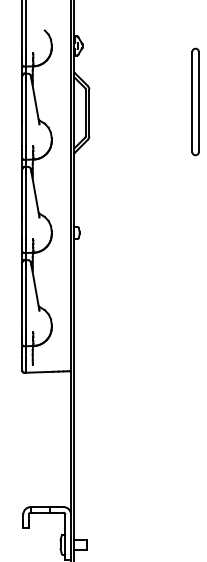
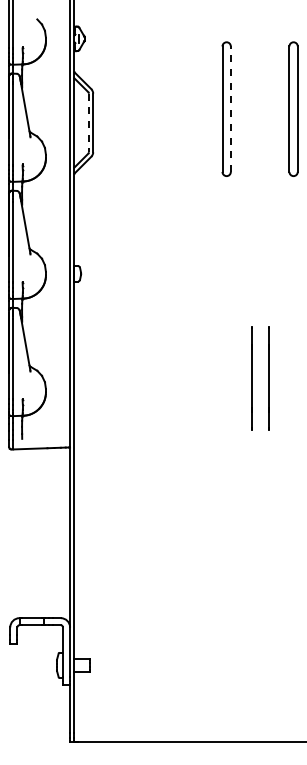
line: (198, 102) -> (230, 109), solid -> dashed
line: (85, 113) -> (88, 123), solid -> dashed

